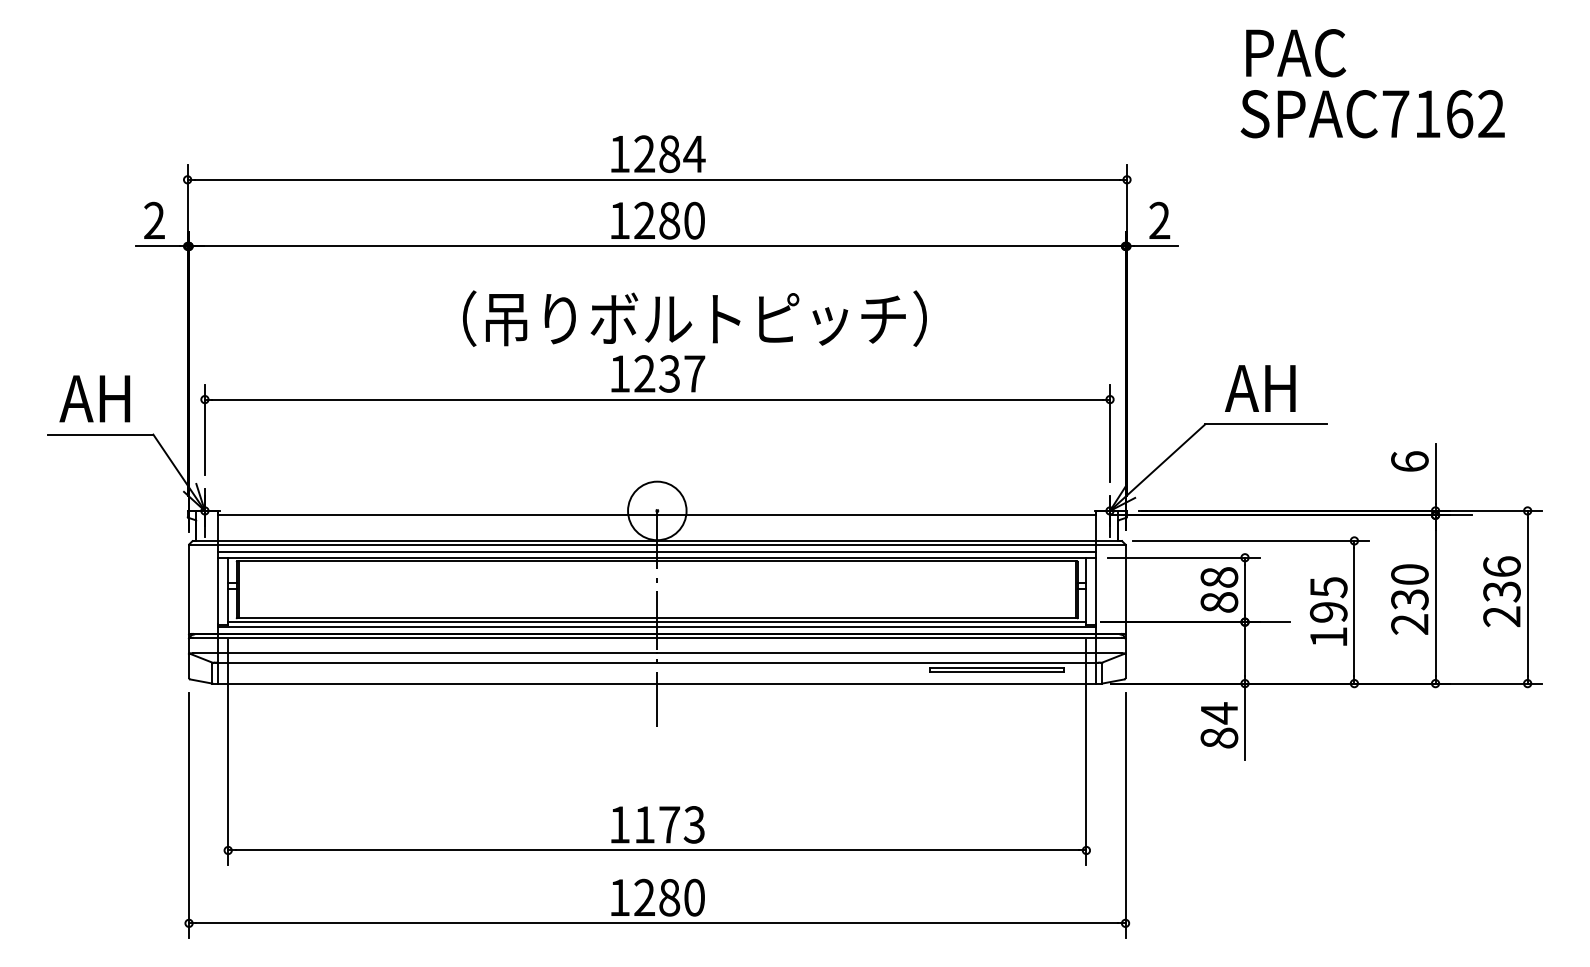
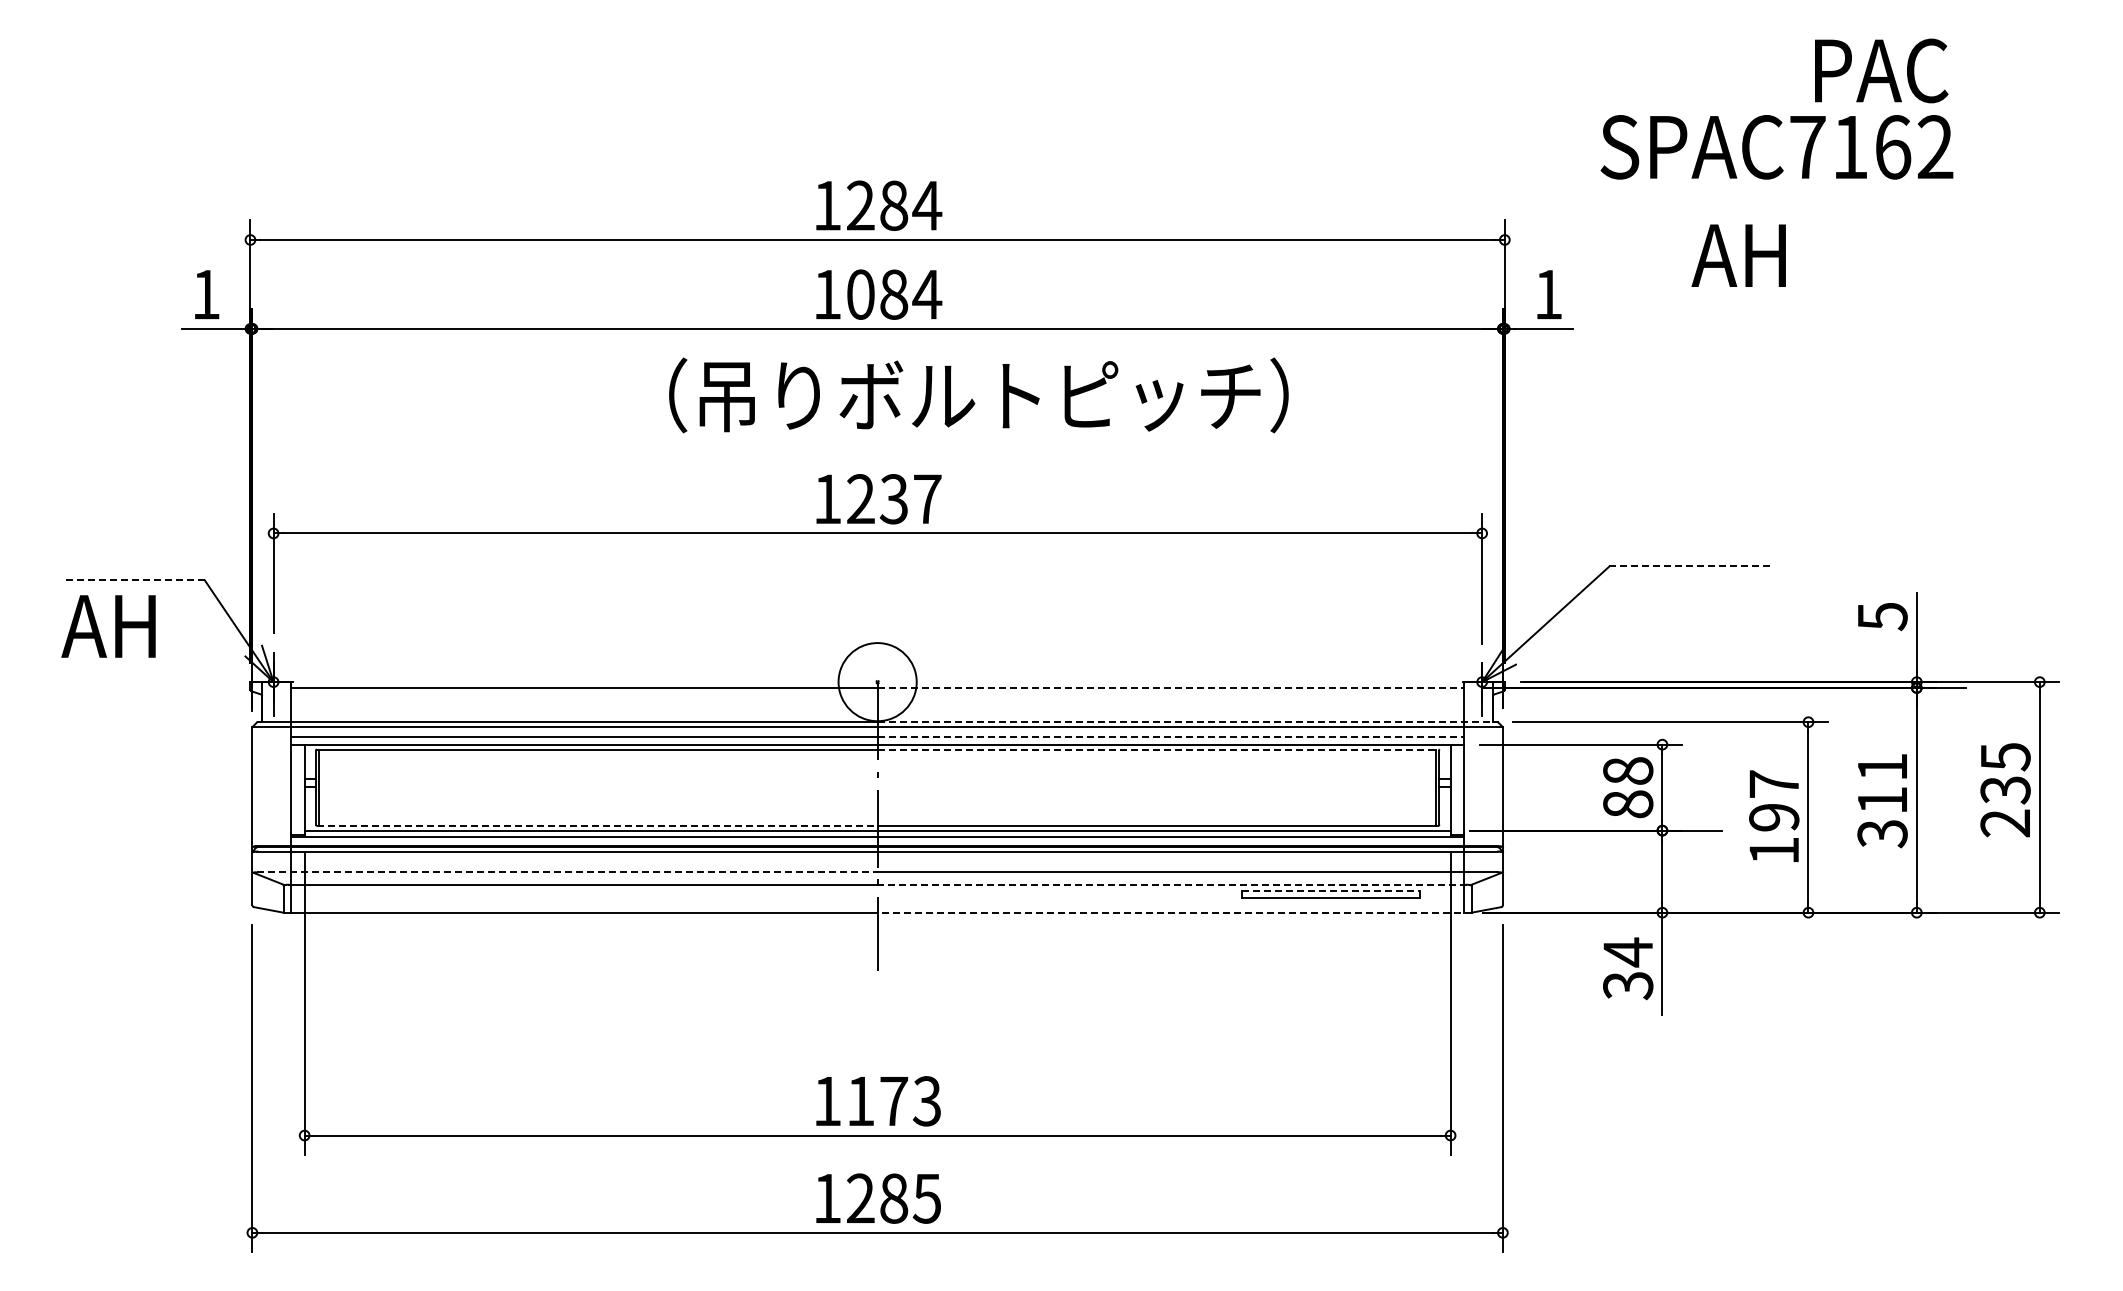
text: (1296, 52) -> (1881, 70), moved
text: (1372, 114) -> (1776, 147), moved
text: (154, 220) -> (206, 294), 2 -> 1
text: (669, 220) -> (894, 294), 1280 -> 1084
text: (1159, 220) -> (1548, 294), 2 -> 1
text: (694, 318) -> (978, 395), moved
text: (1260, 388) -> (1738, 255), moved
text: (94, 398) -> (108, 626), moved
line: (1266, 424) -> (1690, 566), solid -> dashed
line: (100, 434) -> (134, 580), solid -> dashed
text: (1409, 461) -> (1882, 616), 6 -> 5
line: (877, 515) -> (1171, 688), solid -> dashed
line: (889, 541) -> (1187, 722), solid -> dashed
line: (877, 551) -> (1171, 736), solid -> dashed
line: (867, 561) -> (1158, 749), solid -> dashed
text: (1501, 566) -> (2005, 756), 236 -> 235
text: (1328, 587) -> (1774, 784), 195 -> 197
text: (1409, 599) -> (1882, 800), 230 -> 311
line: (447, 618) -> (597, 825), solid -> dashed
line: (425, 653) -> (567, 872), solid -> dashed
line: (878, 662) -> (1172, 884), solid -> dashed
line: (997, 667) -> (1331, 891), solid -> dashed
line: (879, 683) -> (1174, 912), solid -> dashed
text: (1219, 738) -> (1628, 985), 84 -> 34
text: (693, 897) -> (926, 1198), 1280 -> 1285

